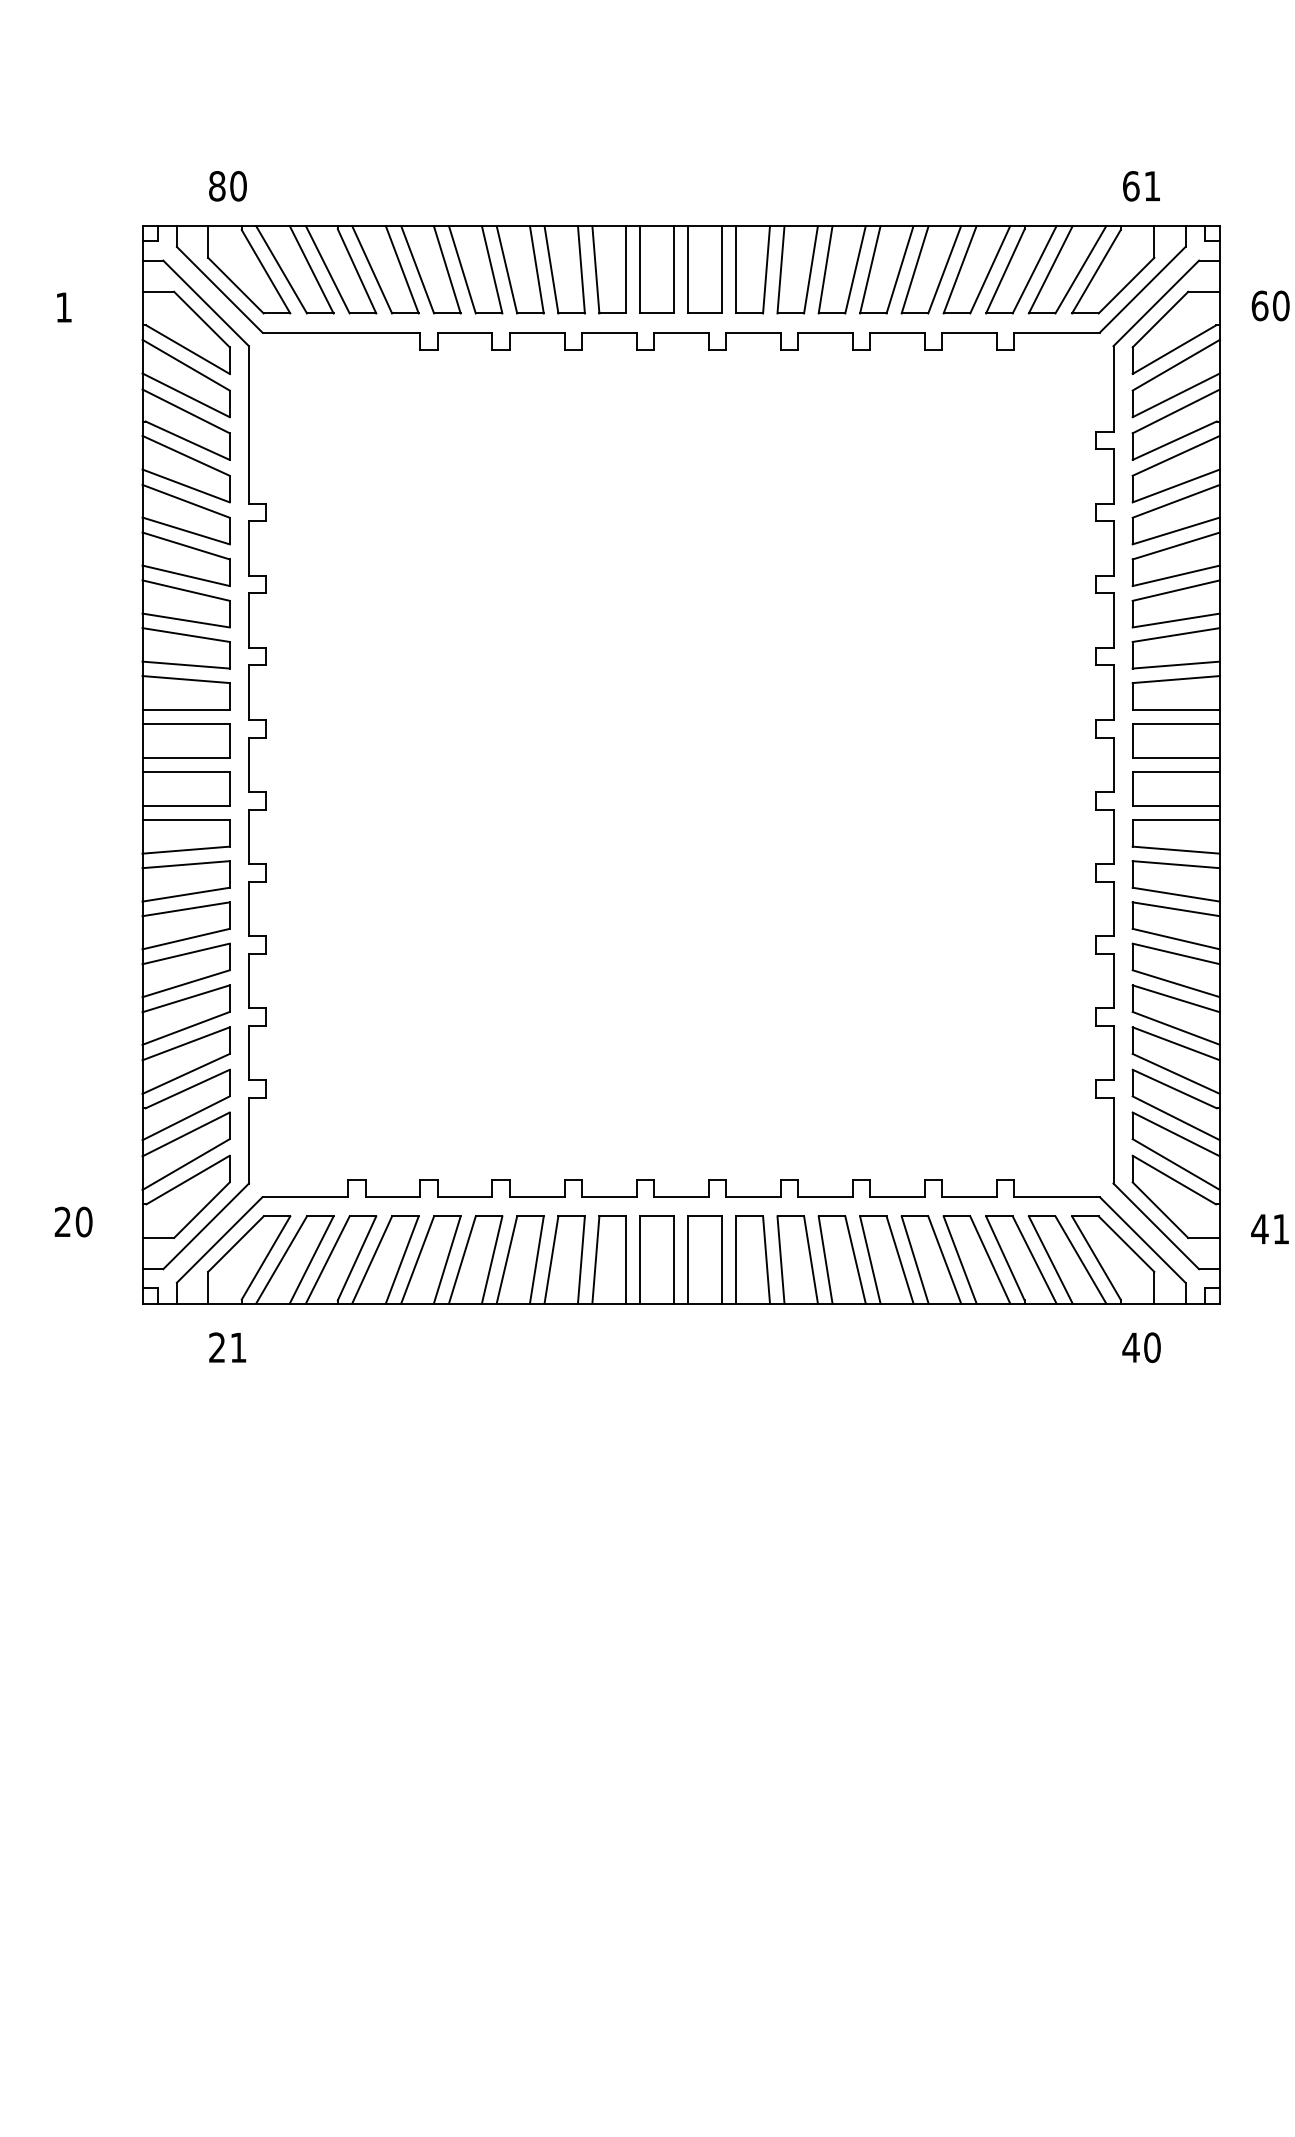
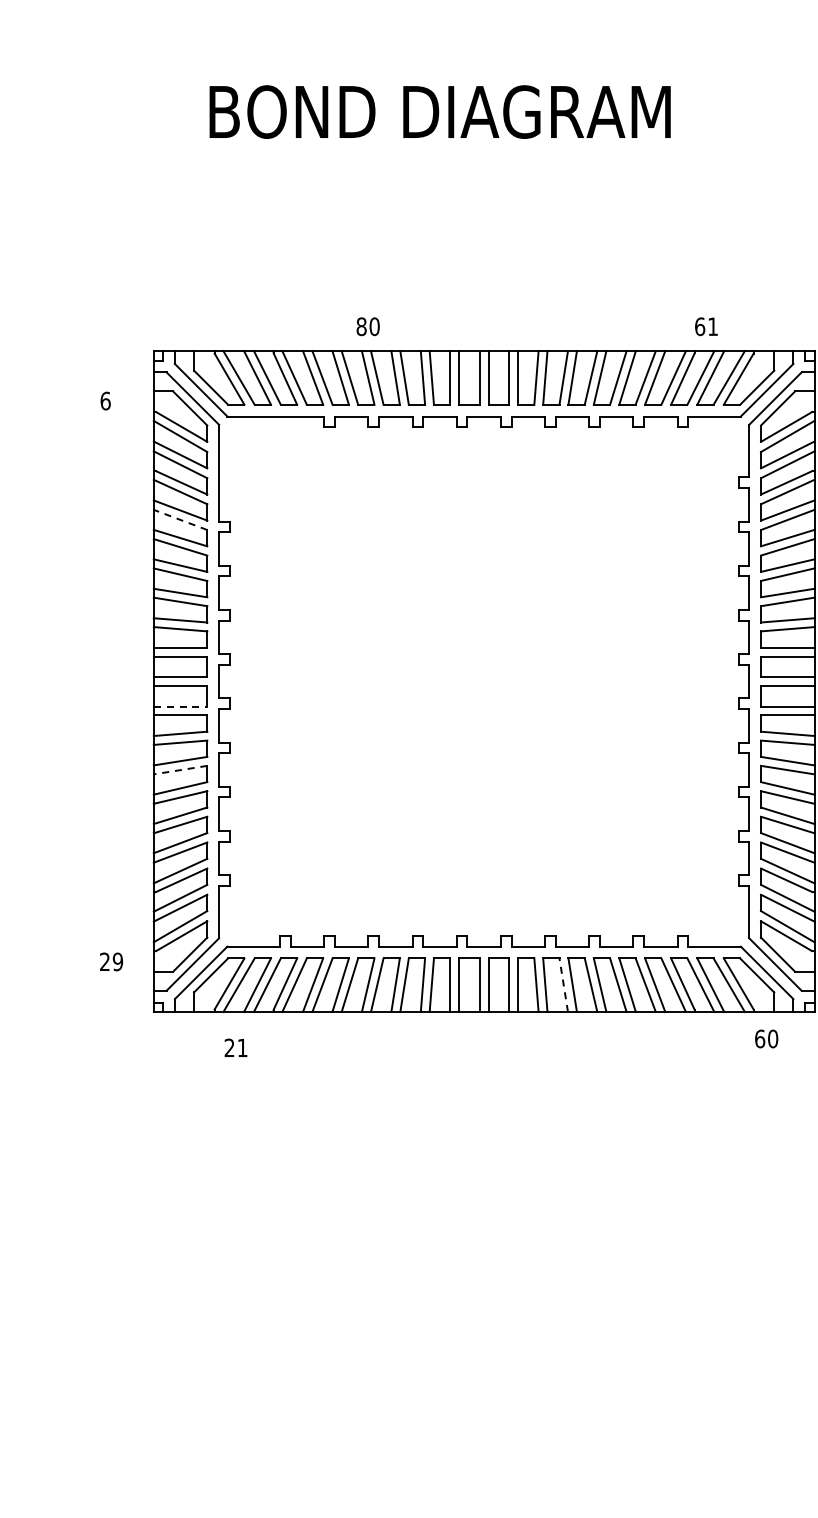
text: (226, 185) -> (367, 326), moved
text: (1141, 185) -> (706, 326), moved
text: (63, 306) -> (105, 400), 1 -> 6
line: (186, 500) -> (180, 519), solid -> dashed
line: (186, 805) -> (180, 706), solid -> dashed
line: (186, 909) -> (180, 770), solid -> dashed
text: (83, 1221) -> (117, 961), 20 -> 29
line: (810, 1258) -> (563, 984), solid -> dashed
text: (226, 1346) -> (235, 1047), moved
text: (1130, 1346) -> (759, 1038), 40 -> 60

